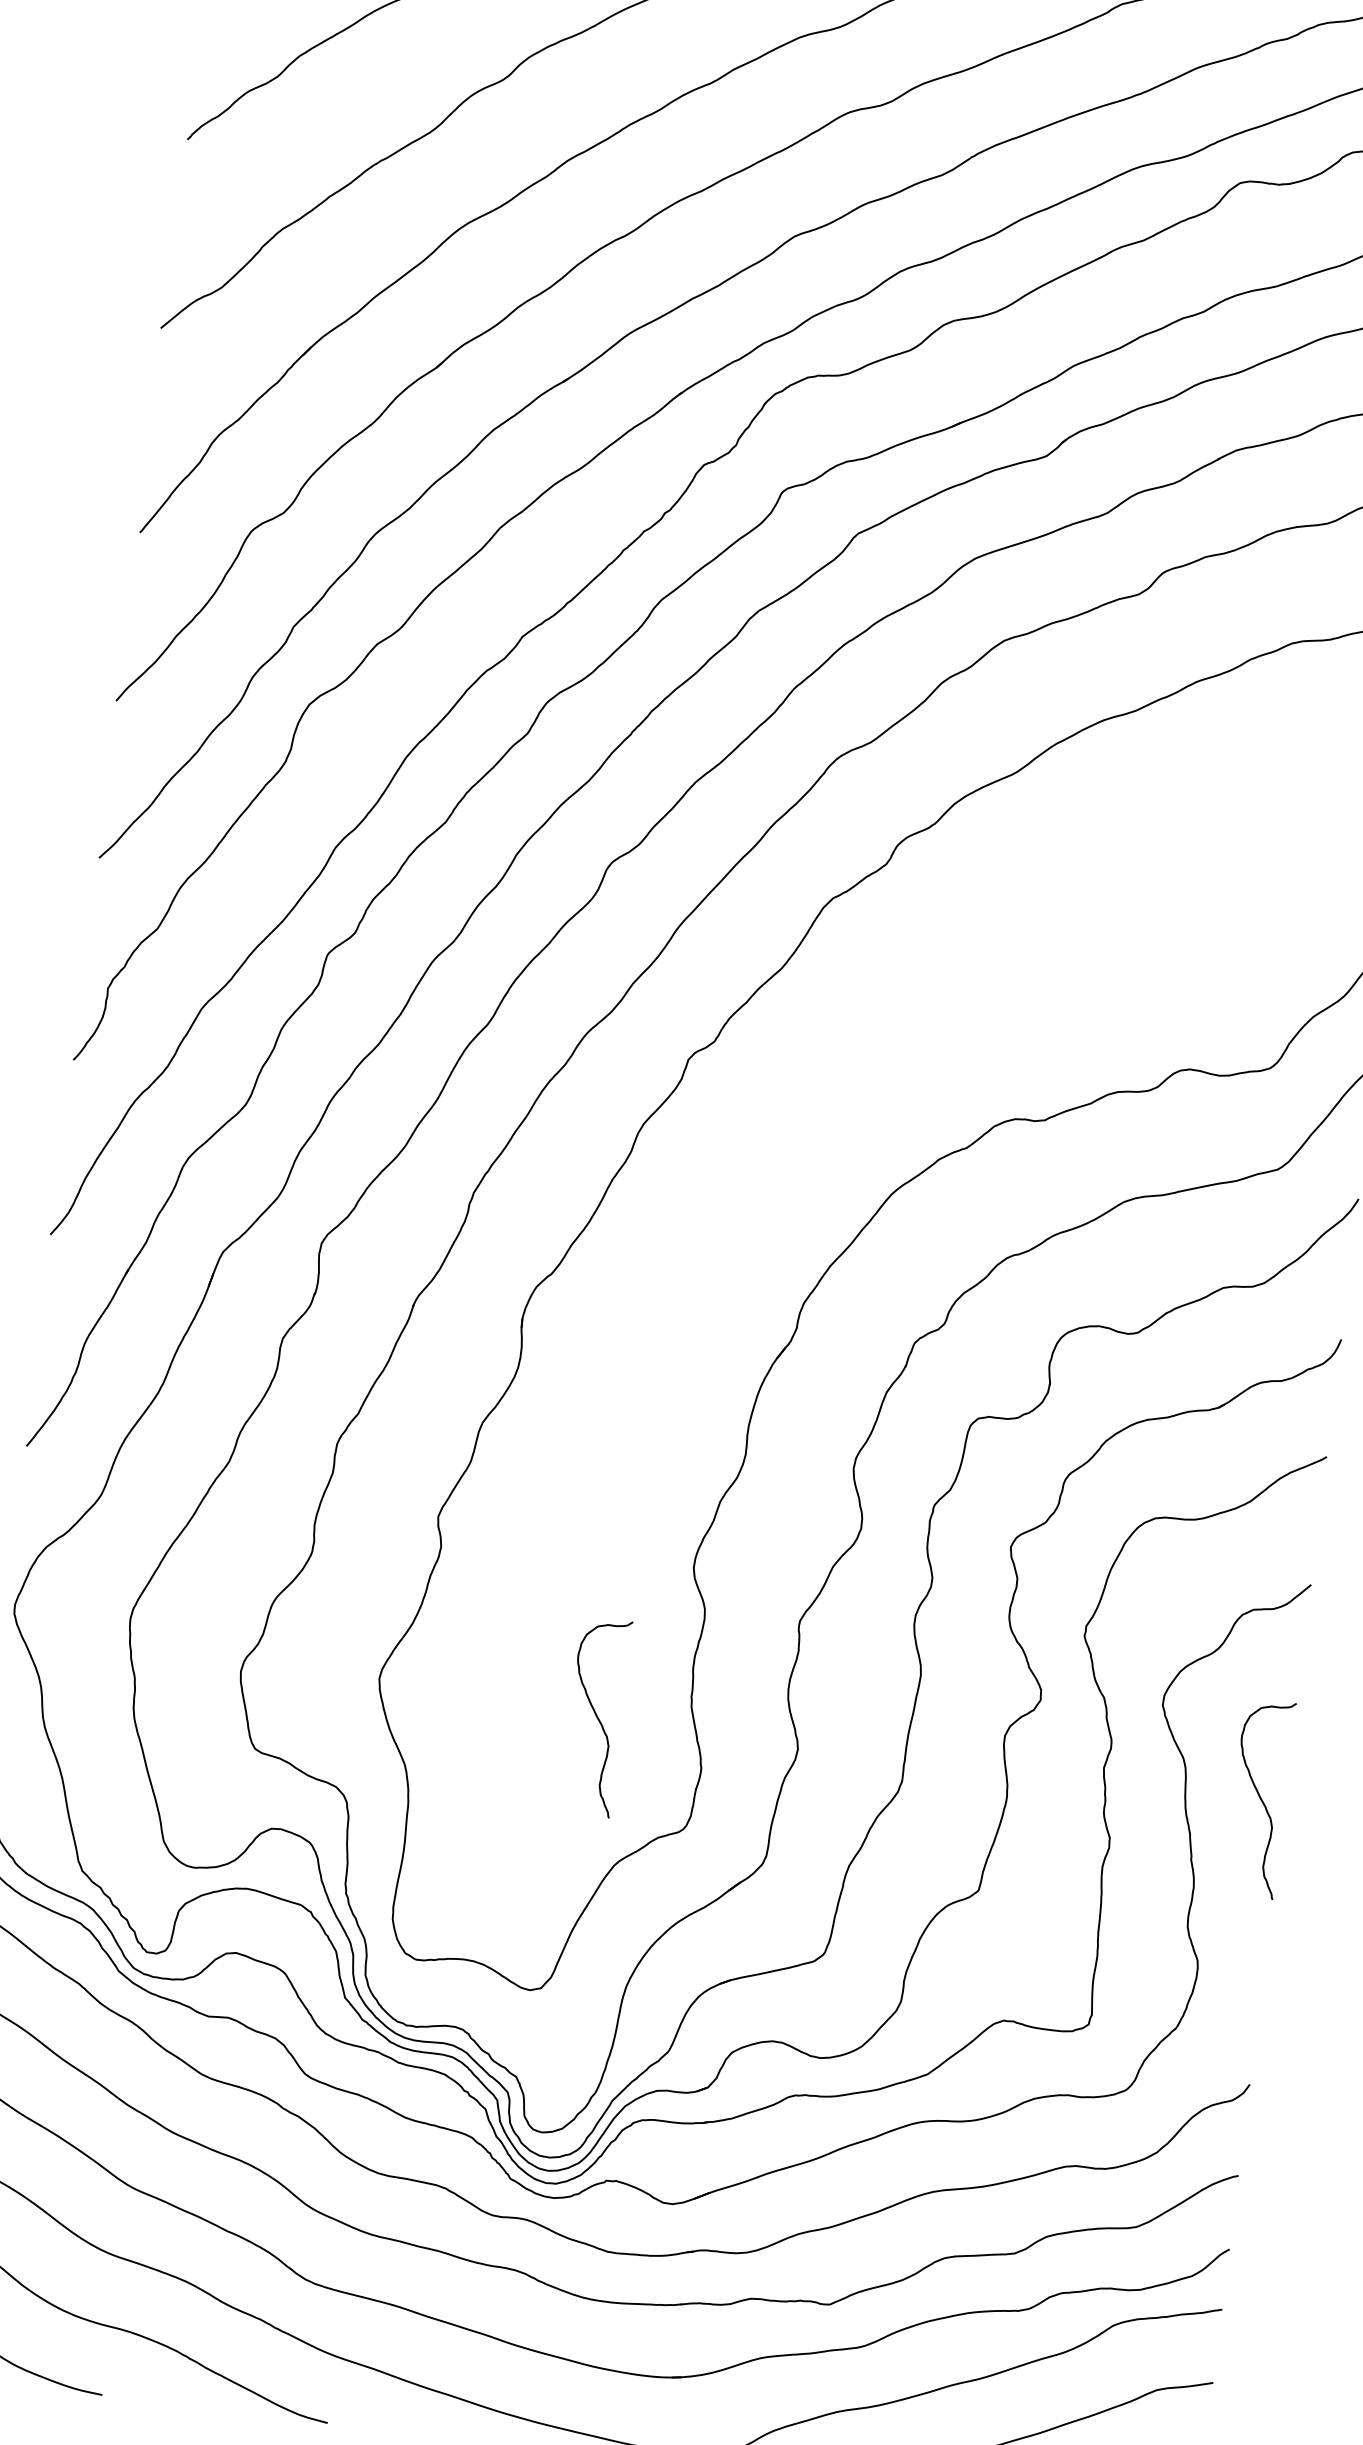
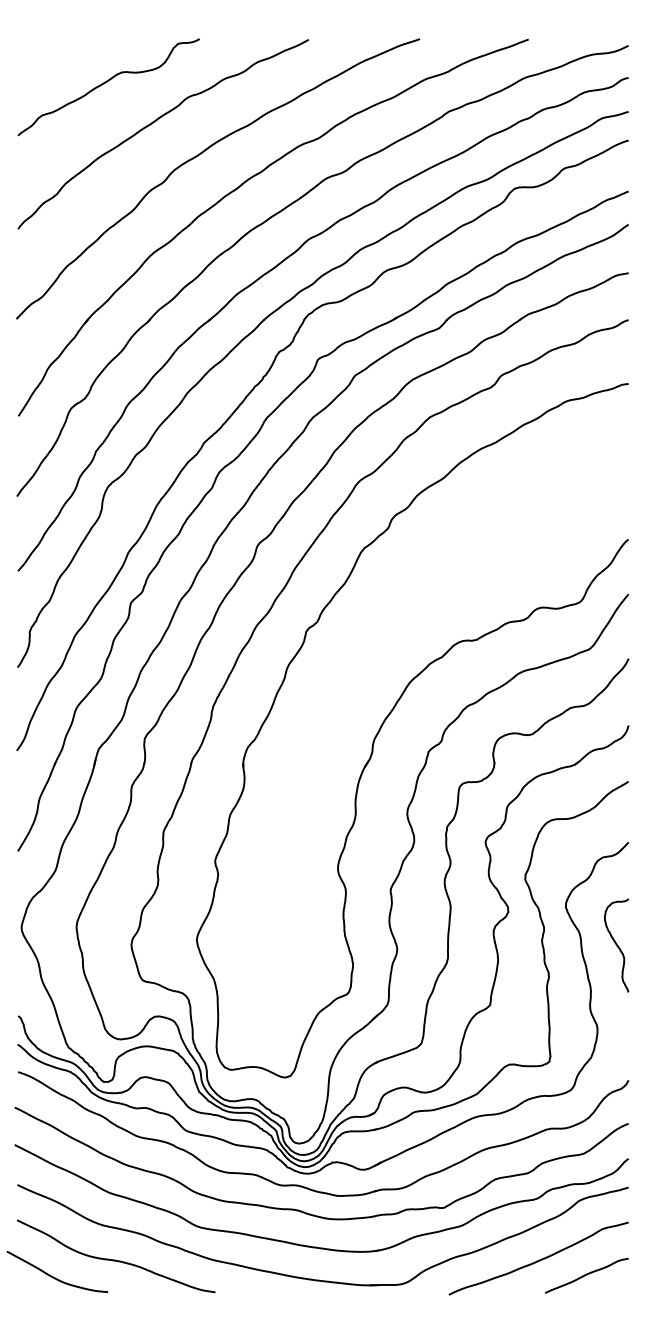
curve: (595, 1716) -> (300, 945), removed

